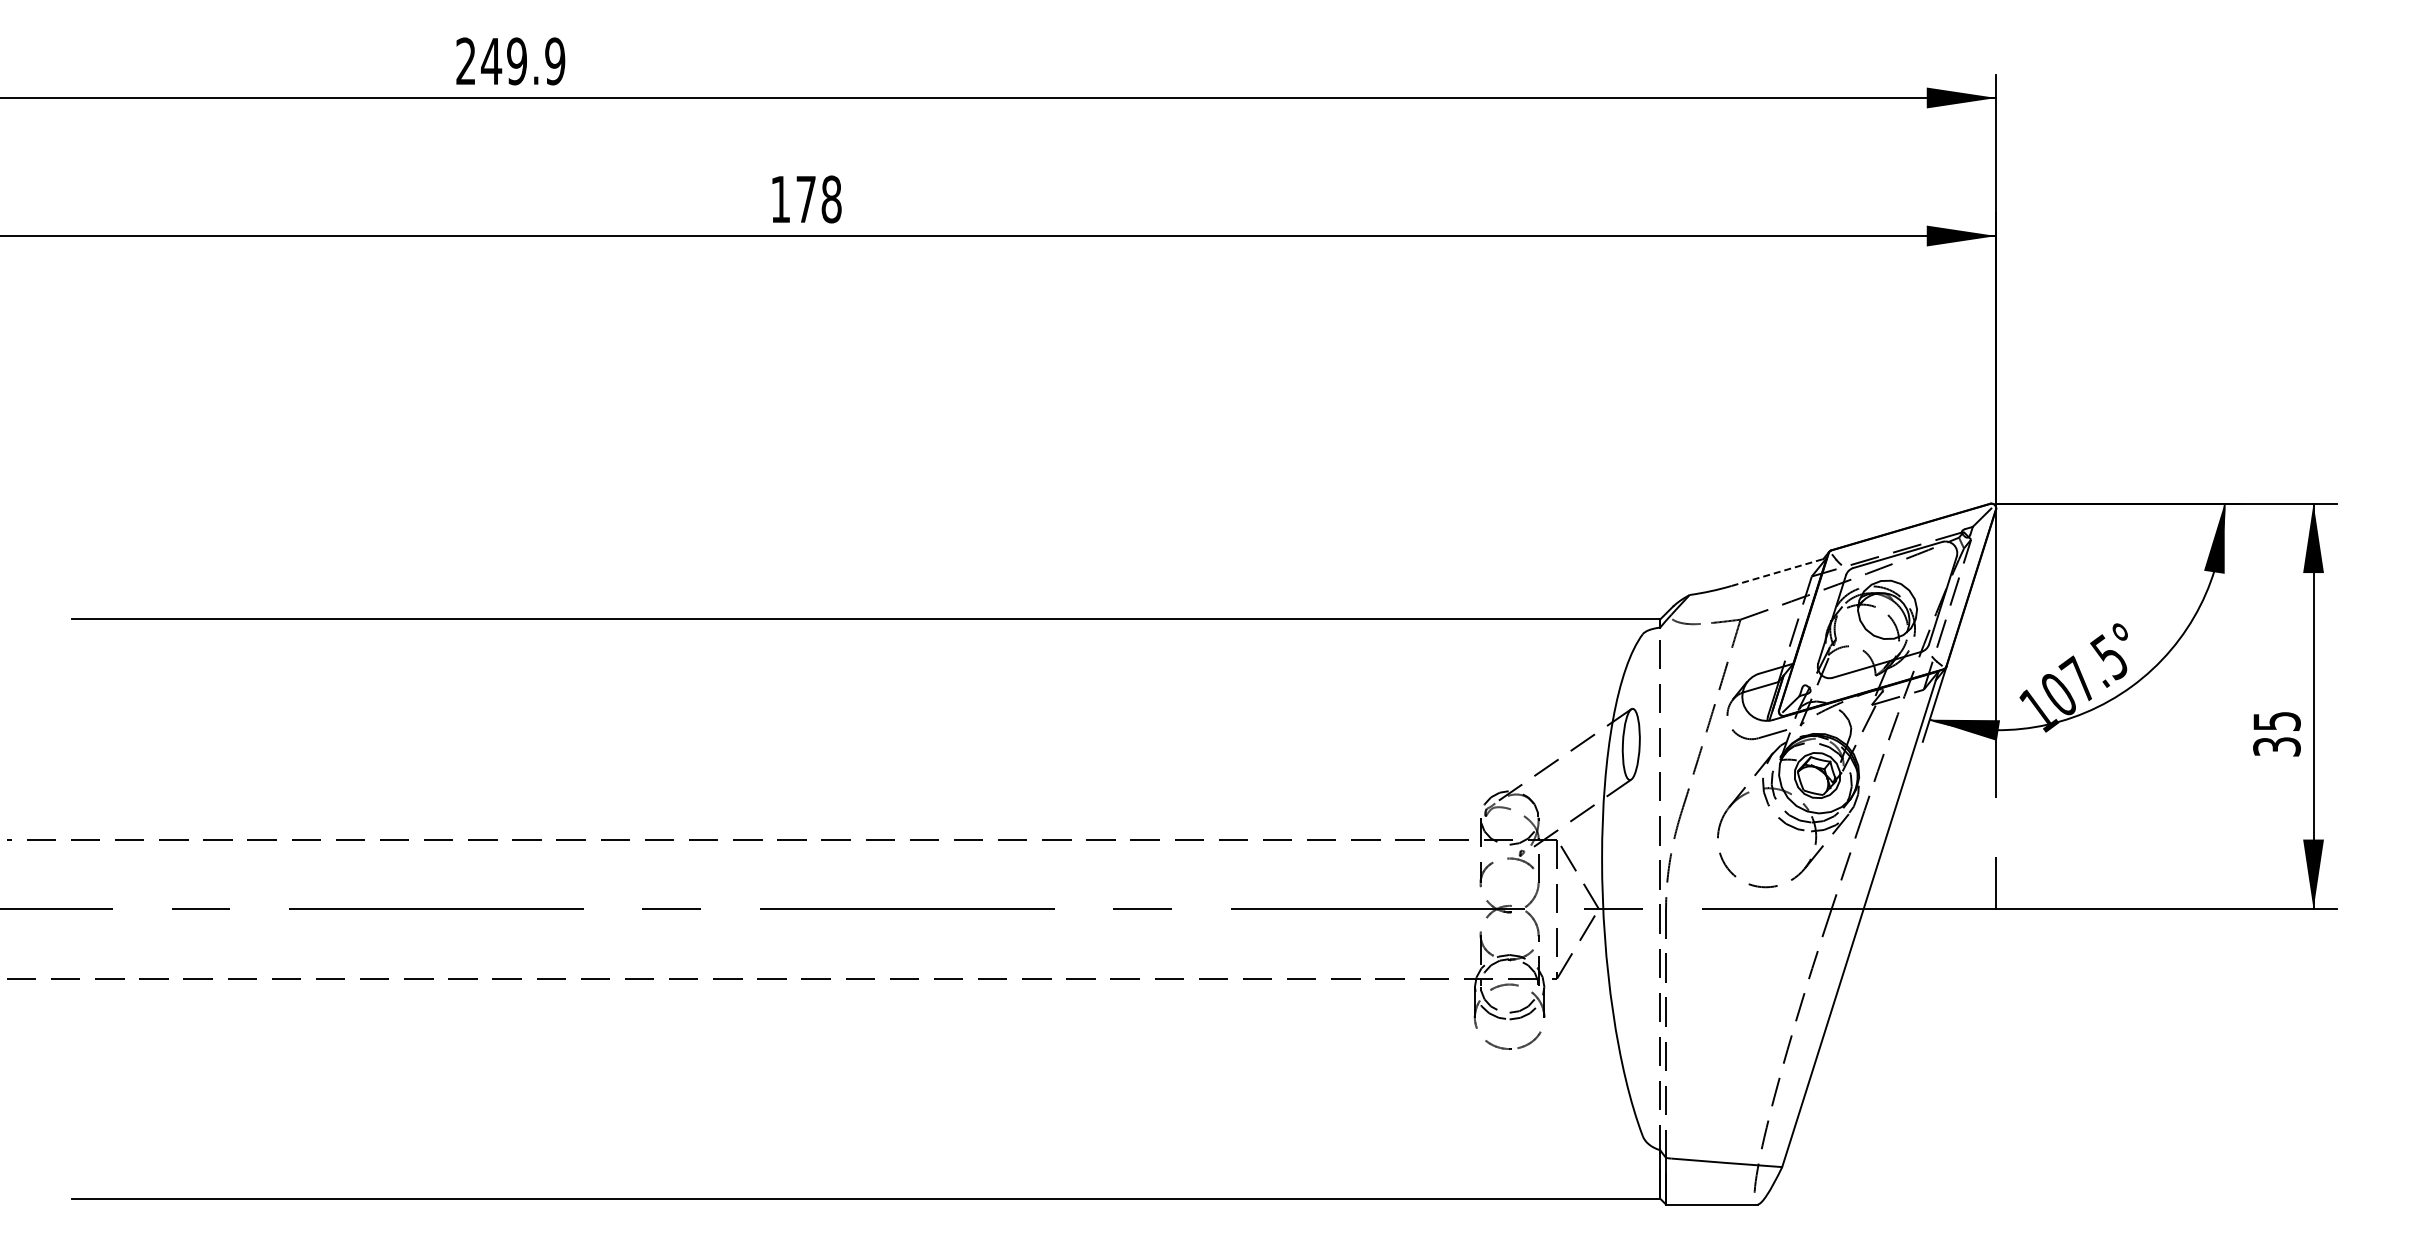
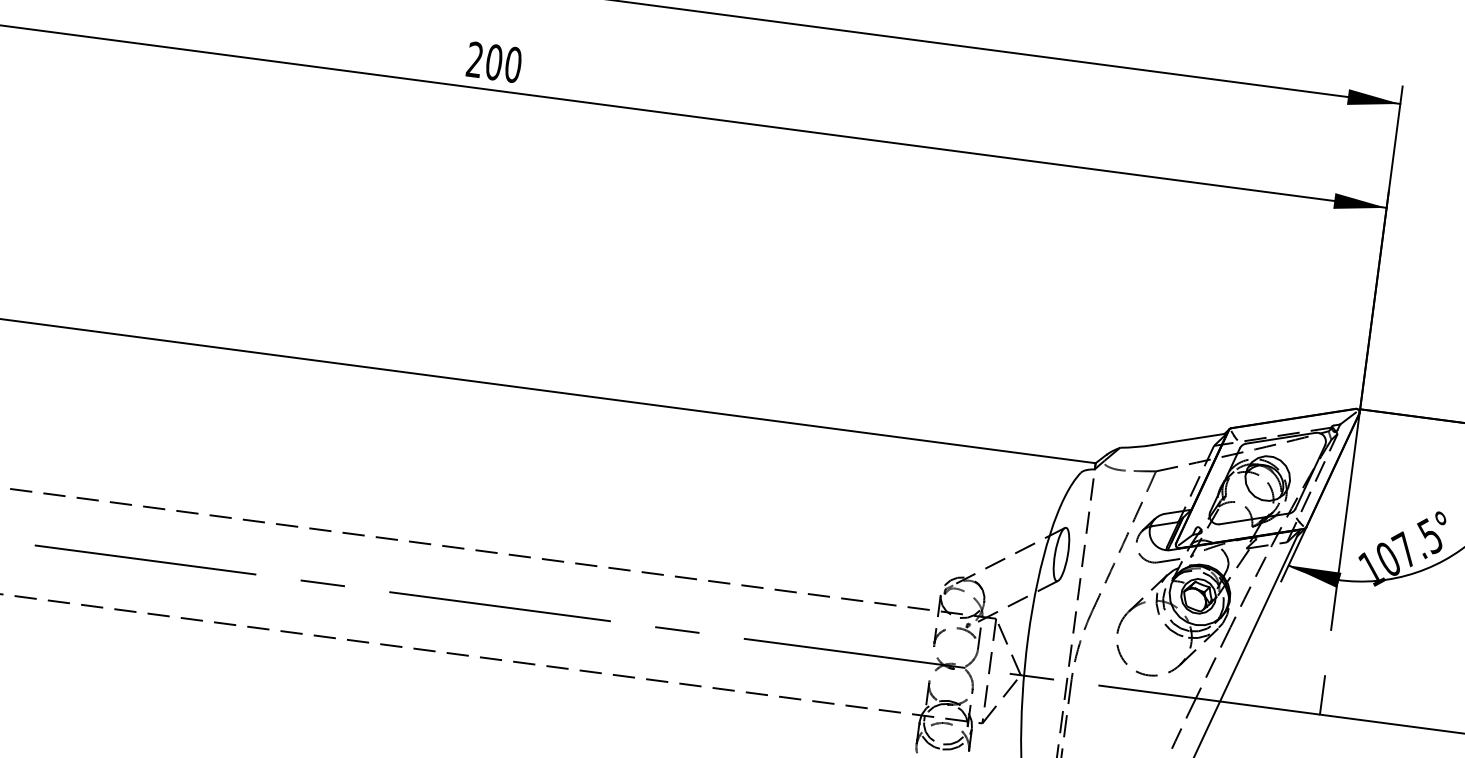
text: (806, 199) -> (494, 62), 178 -> 200
line: (1779, 572) -> (1190, 439), dashed -> solid

